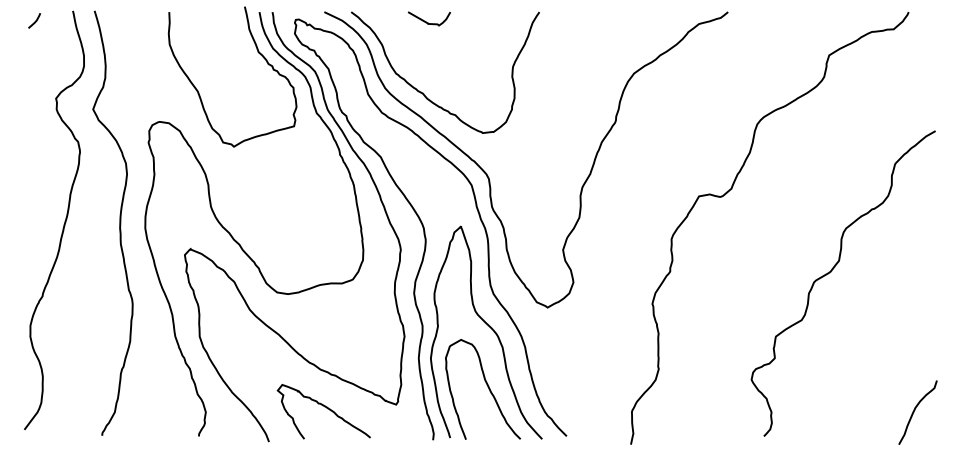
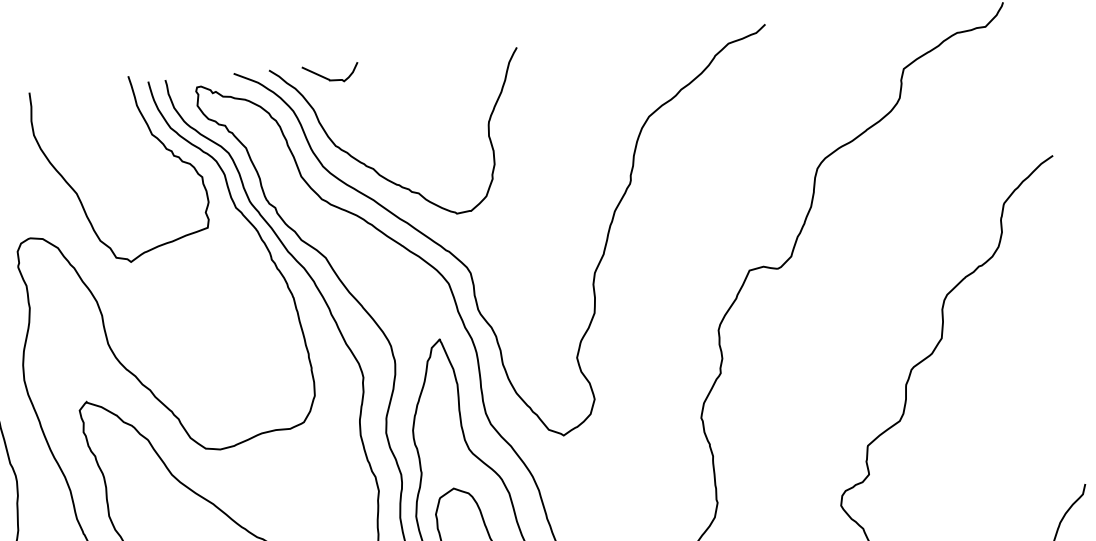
curve: (428, 22) -> (329, 78), moved

